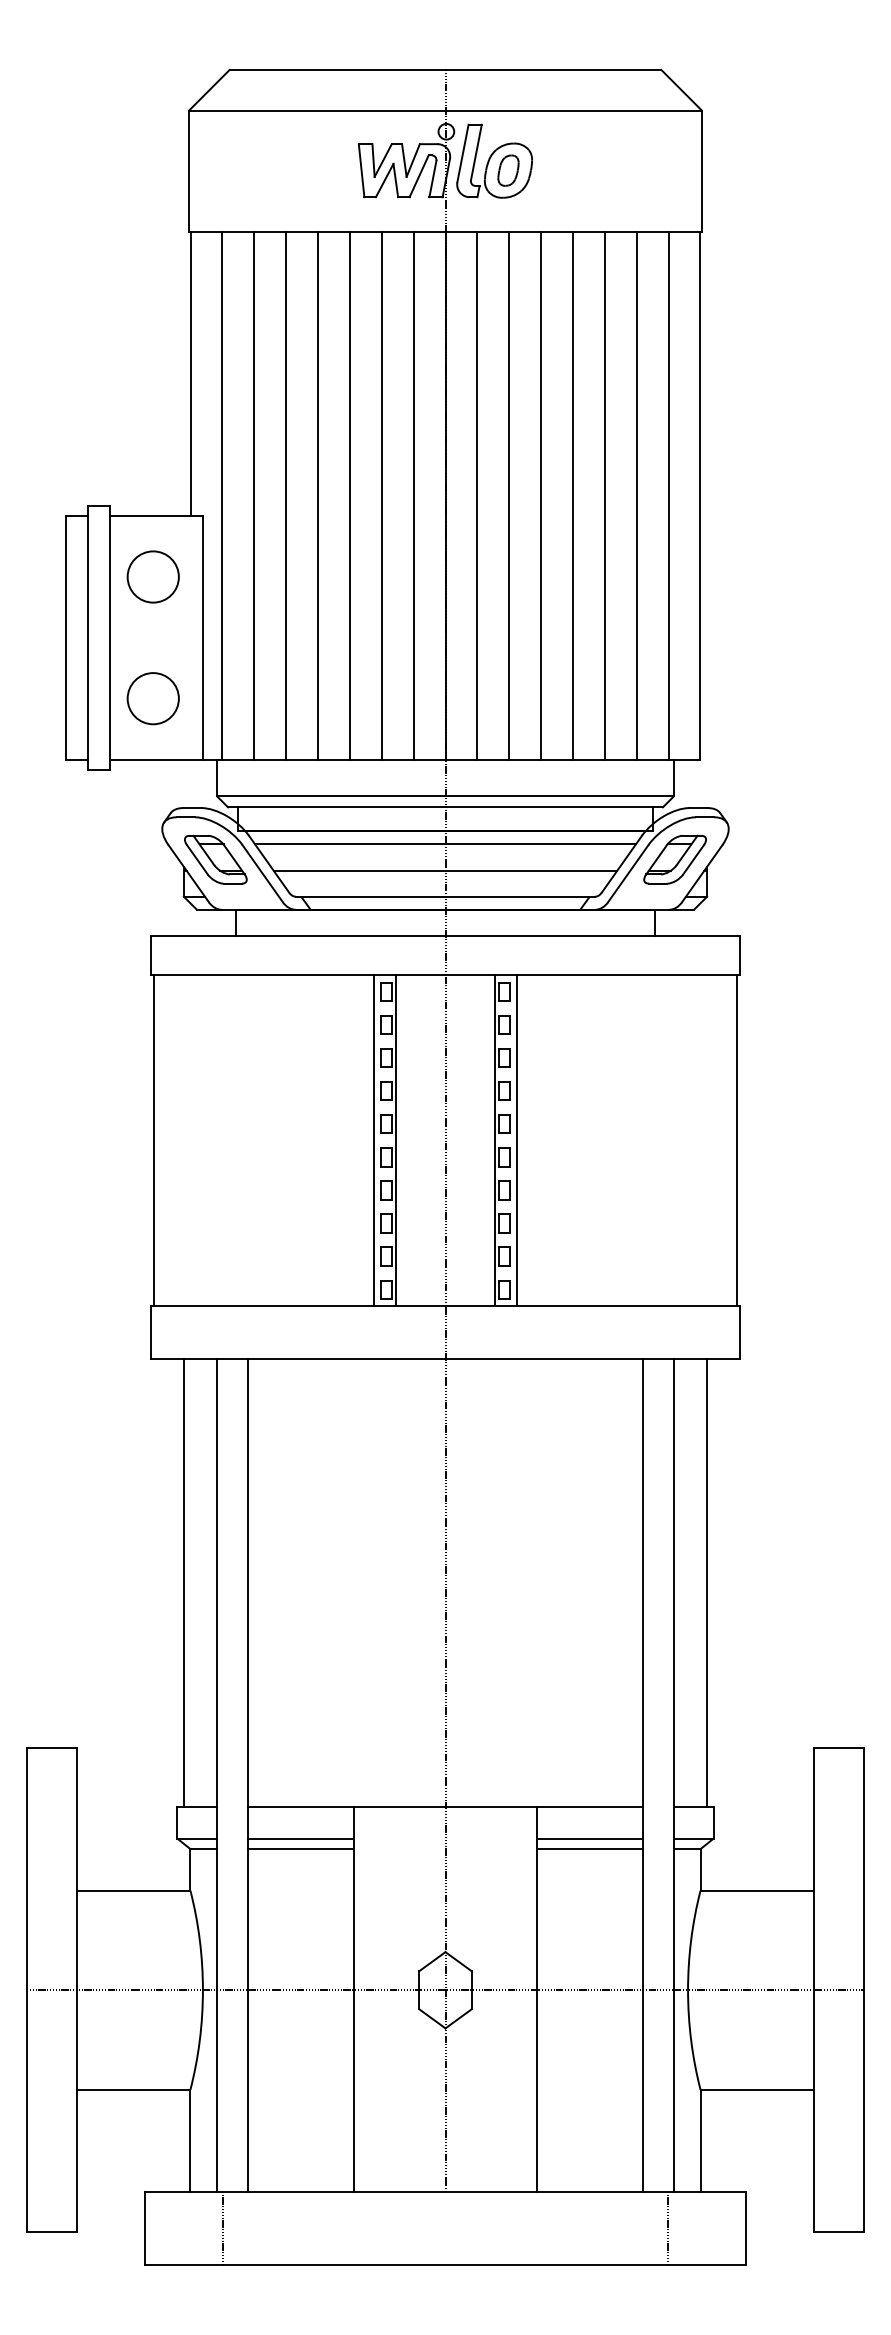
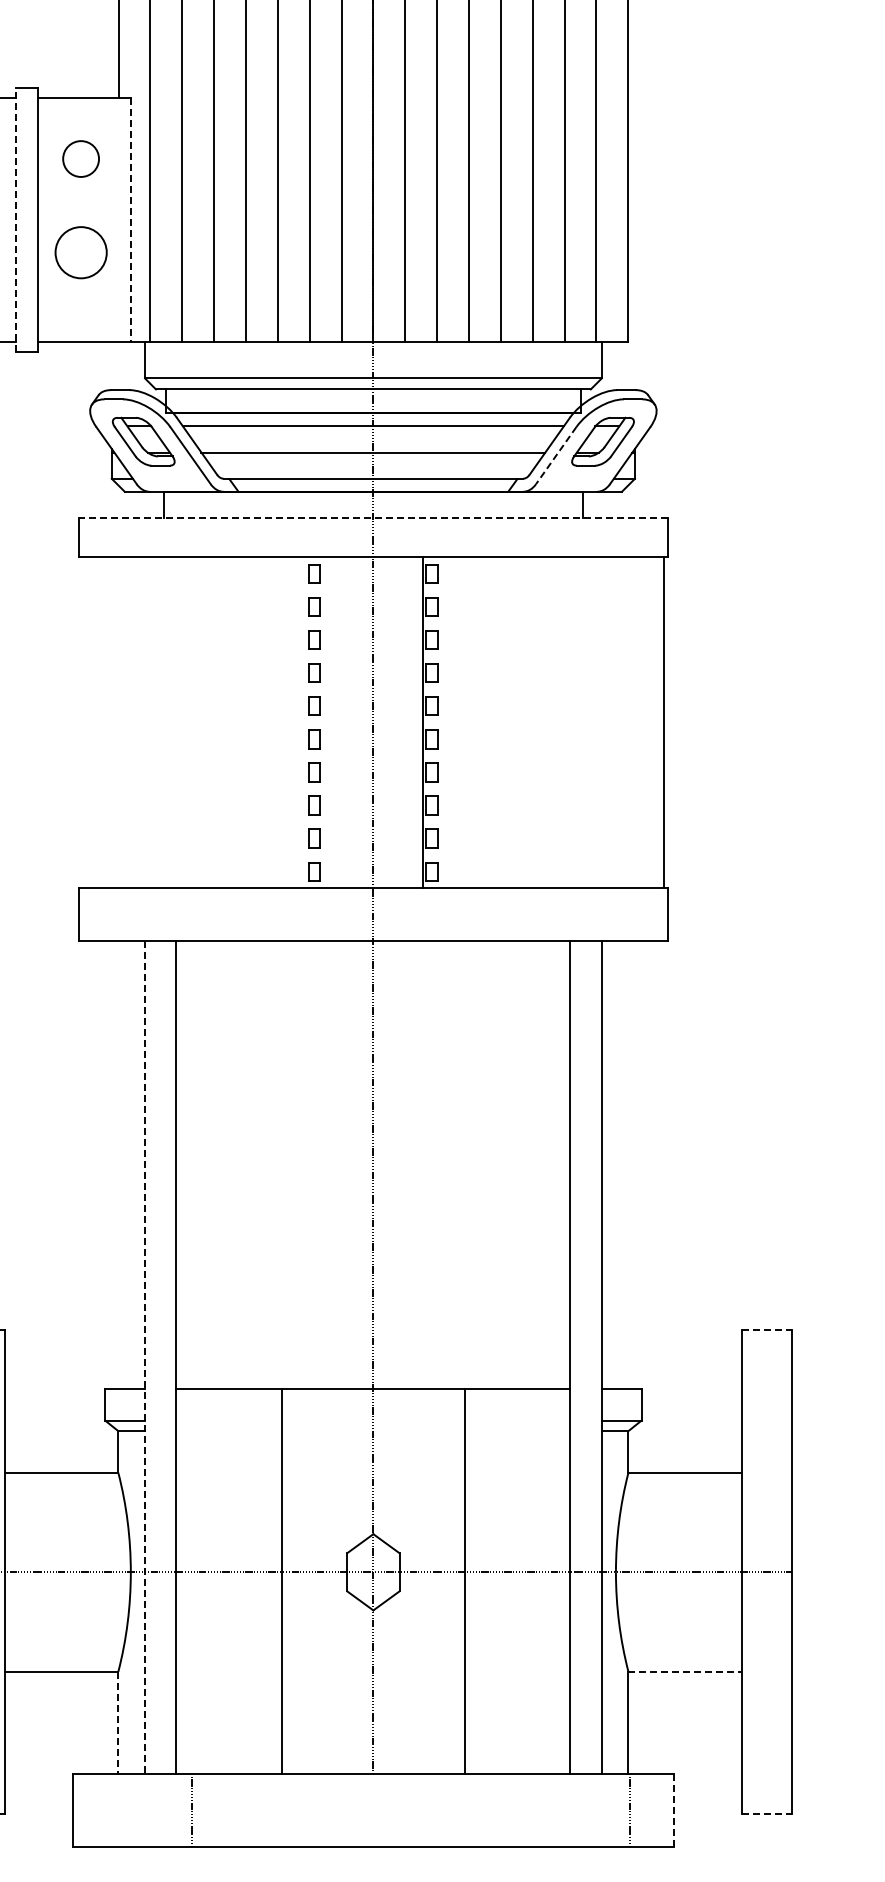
circle: (152, 576) -> (80, 158), size x0.7
line: (87, 637) -> (15, 219), solid -> dashed
line: (203, 637) -> (131, 219), solid -> dashed
circle: (152, 698) -> (80, 252), moved
line: (628, 873) -> (556, 455), solid -> dashed
line: (445, 935) -> (373, 517), solid -> dashed
line: (154, 1140) -> (82, 722), removed
line: (373, 1140) -> (301, 722), removed
line: (396, 1140) -> (324, 722), removed
line: (517, 1140) -> (445, 722), removed
line: (183, 1582) -> (111, 1164), removed
line: (707, 1582) -> (635, 1164), removed
line: (839, 1748) -> (767, 1330), solid -> dashed
line: (217, 1775) -> (145, 1357), solid -> dashed
line: (300, 1838) -> (228, 1420), removed
line: (589, 1838) -> (517, 1420), removed
line: (300, 1849) -> (228, 1431), removed
line: (589, 1849) -> (517, 1431), removed
line: (757, 2089) -> (685, 1671), solid -> dashed
line: (190, 2140) -> (118, 1722), solid -> dashed
line: (223, 2227) -> (192, 1809), moved
line: (667, 2227) -> (629, 1809), moved
line: (746, 2228) -> (674, 1810), solid -> dashed
line: (839, 2232) -> (767, 1814), solid -> dashed

